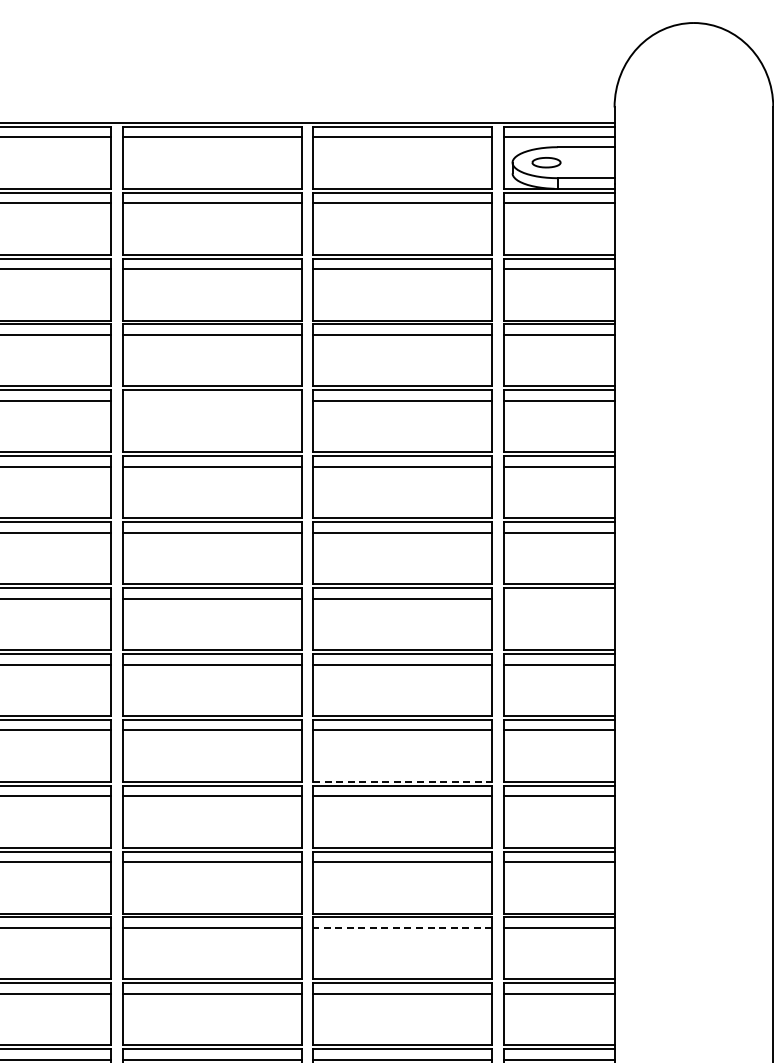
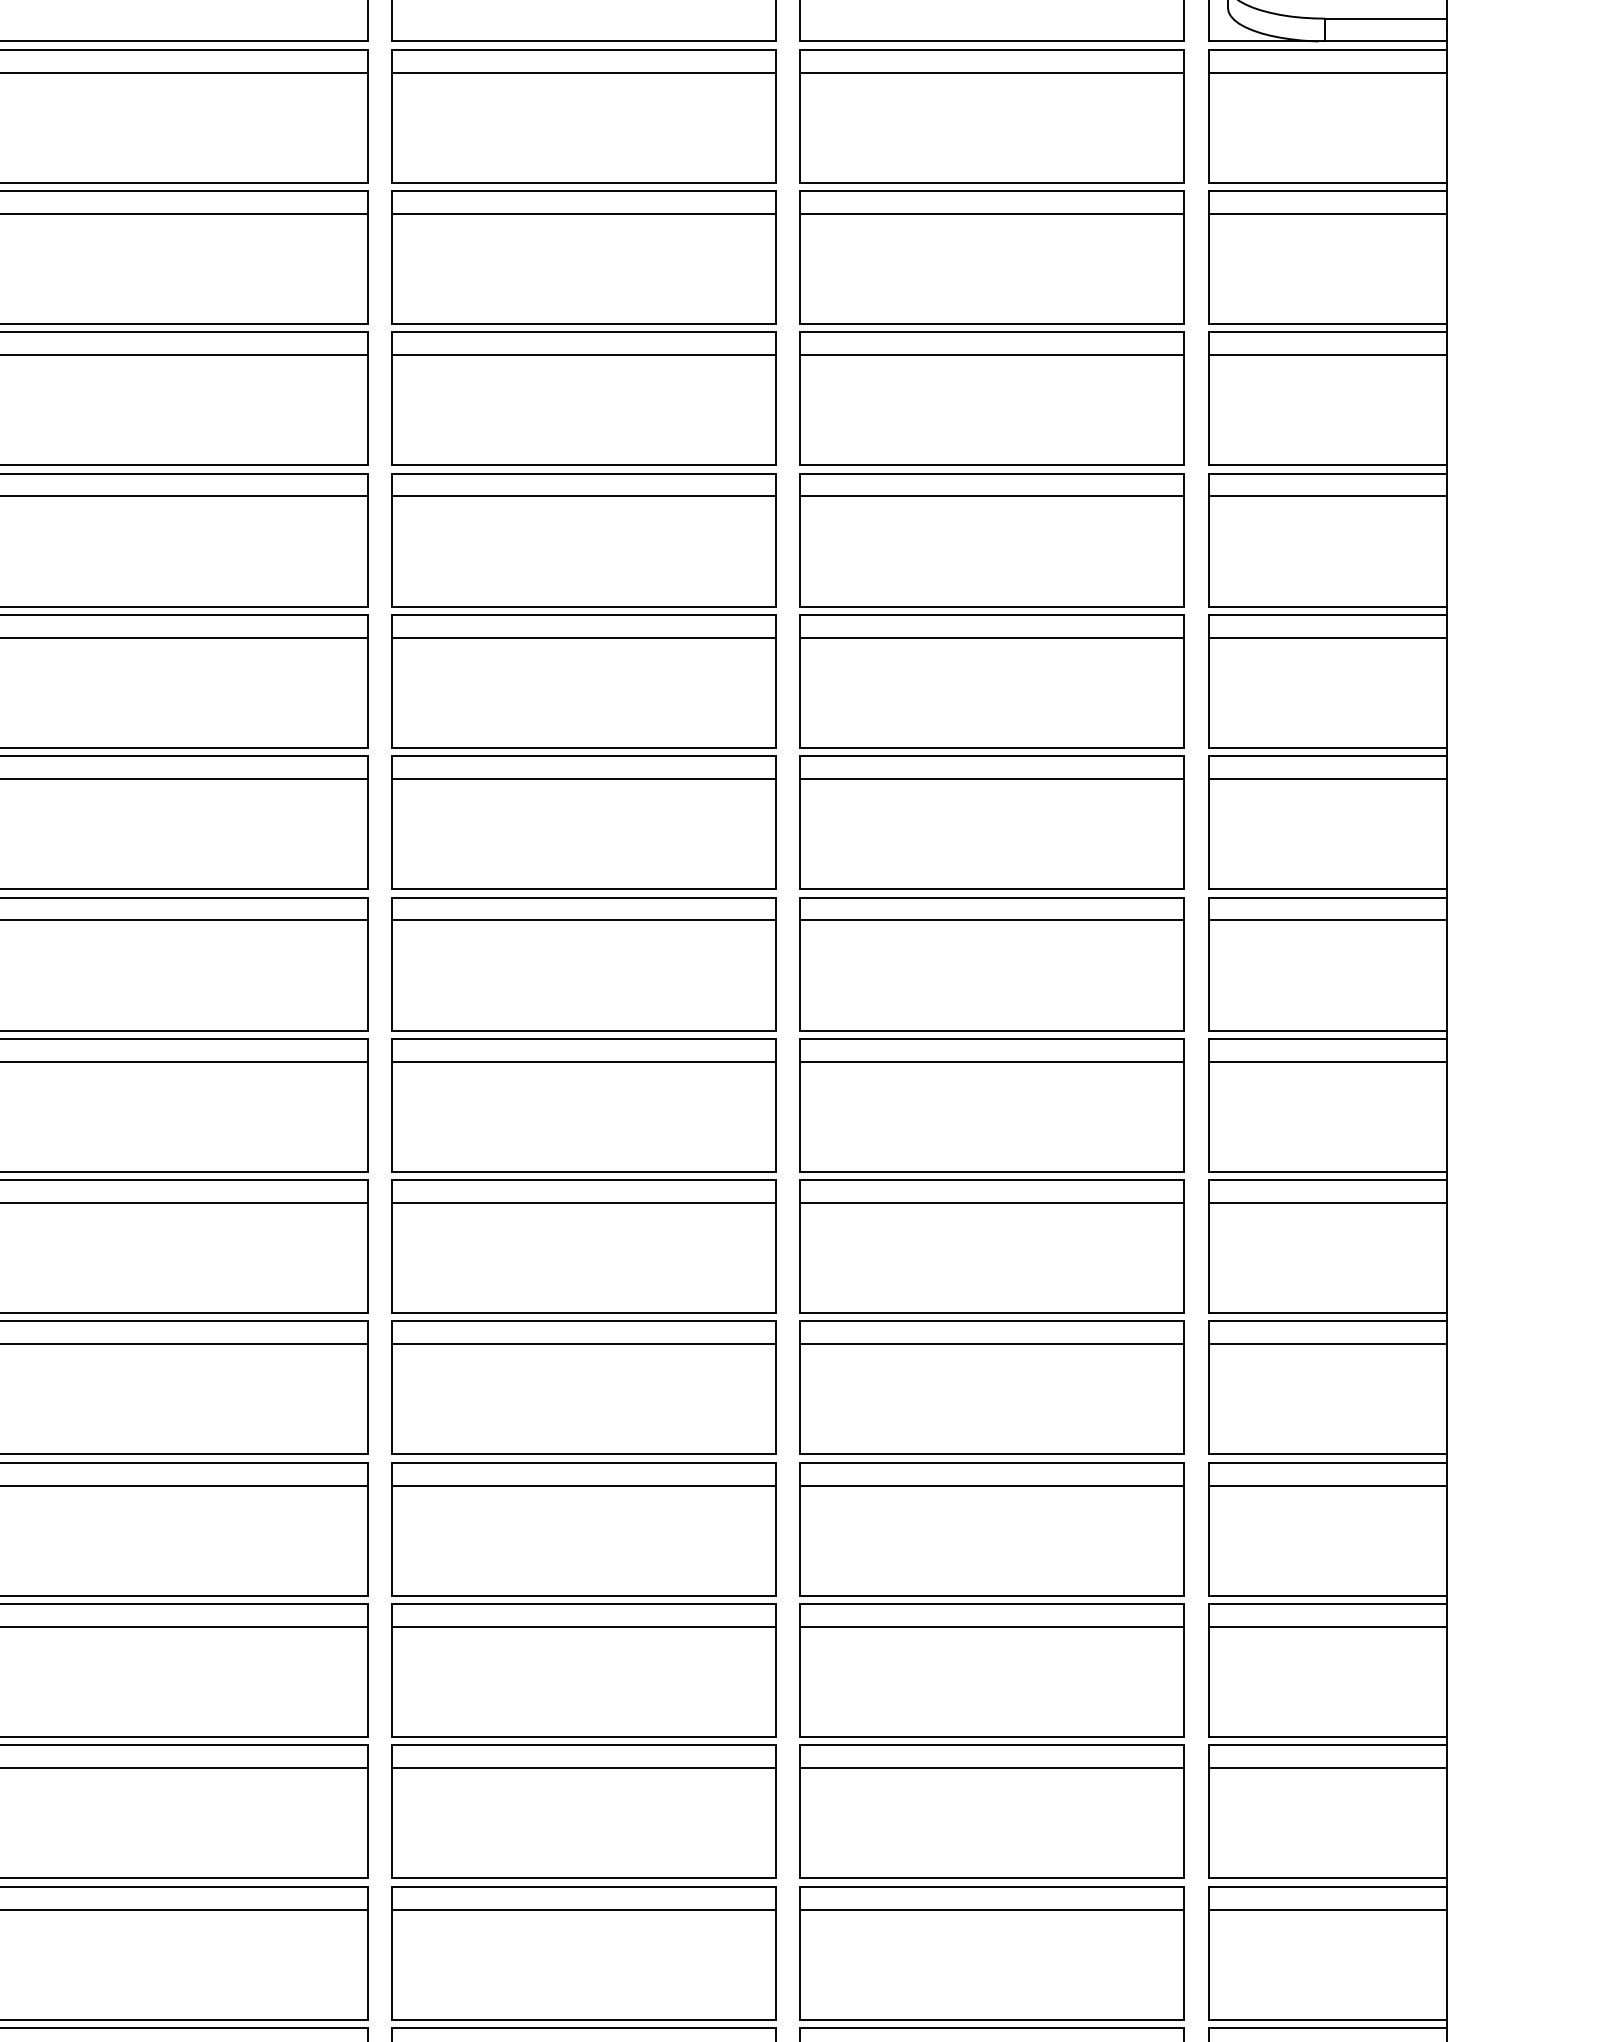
line: (211, 401) -> (582, 497), added
line: (558, 598) -> (1326, 919), added
line: (402, 781) -> (992, 1312), dashed -> solid
line: (402, 928) -> (992, 1627), dashed -> solid

